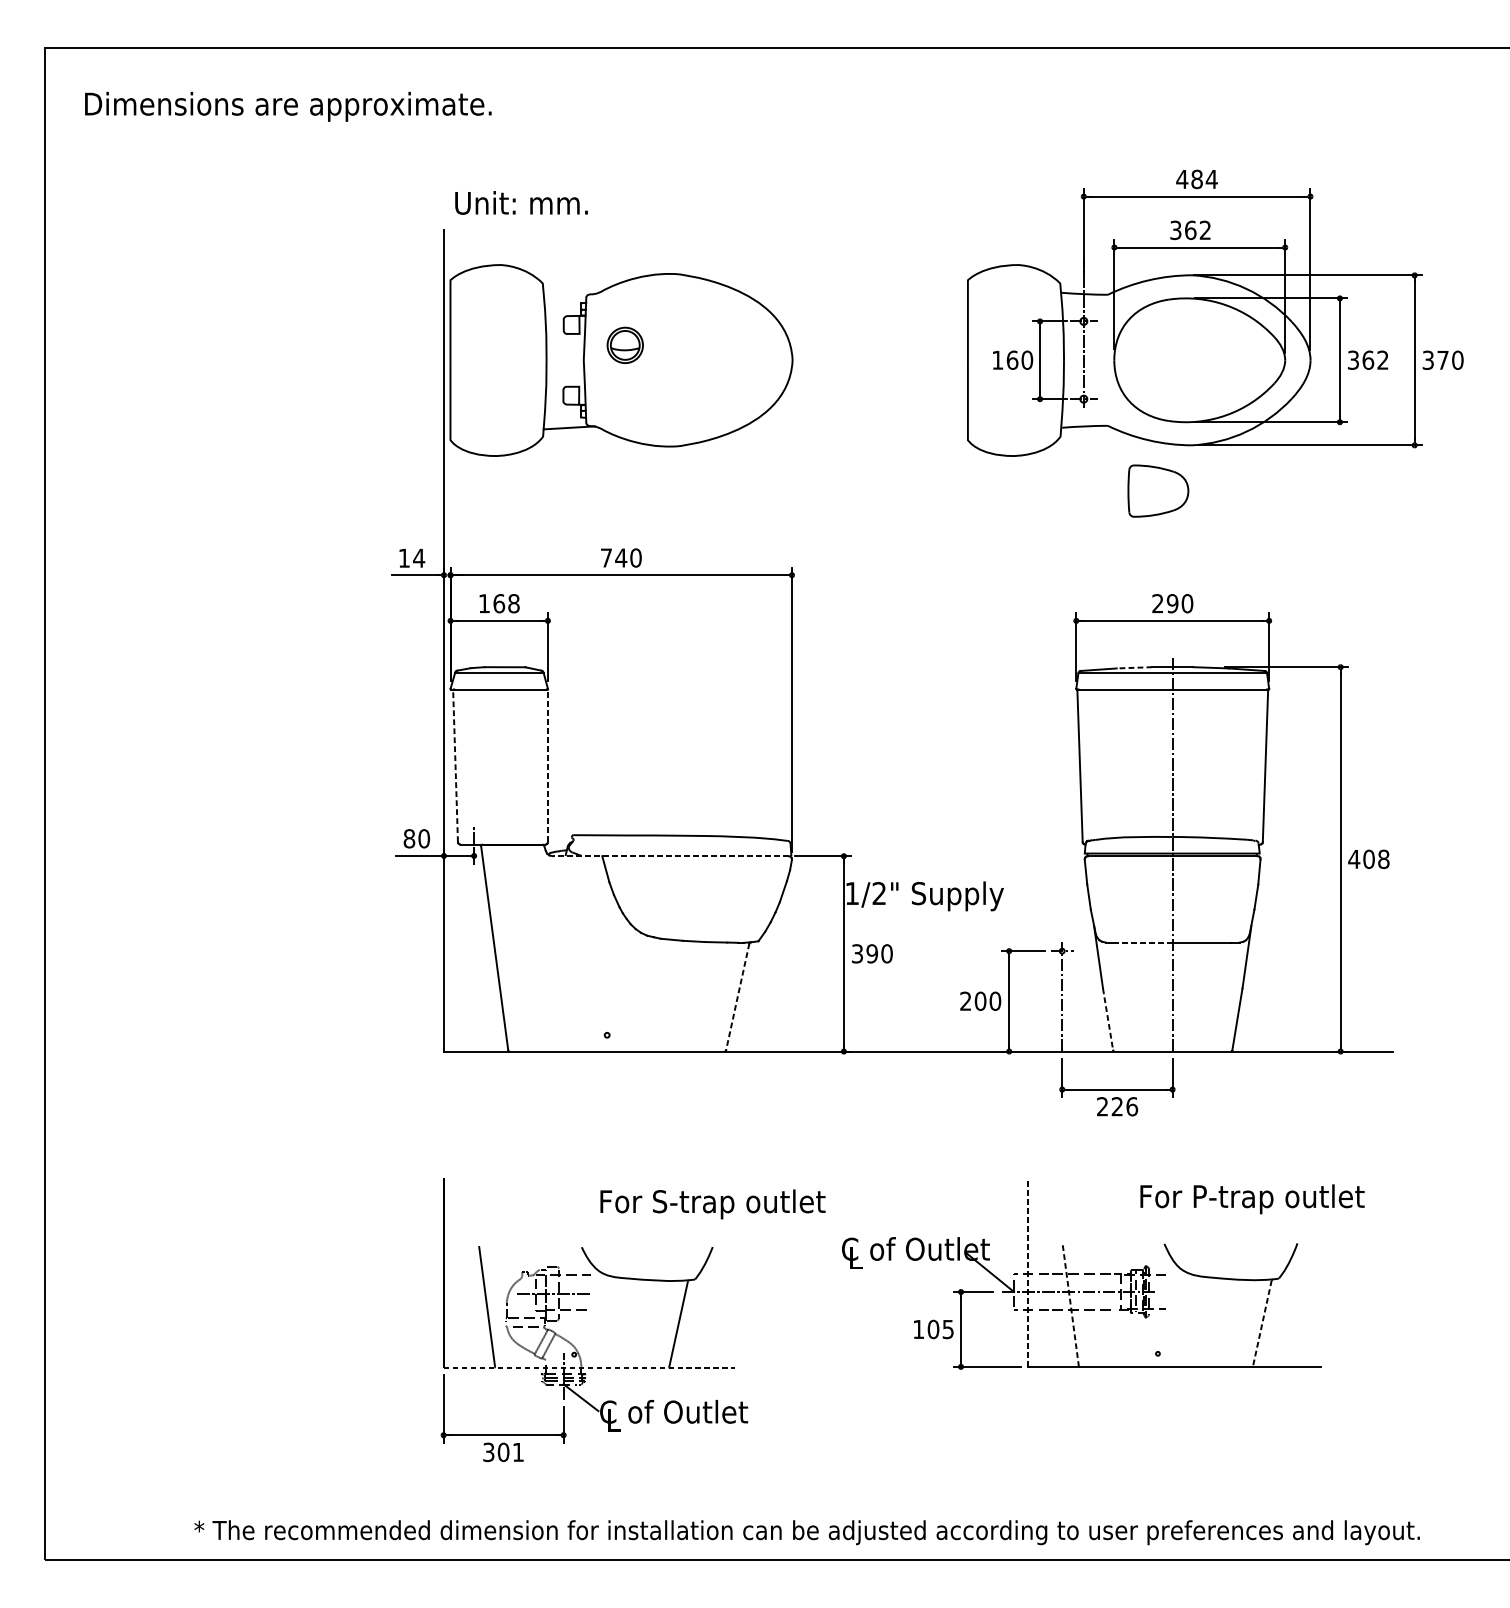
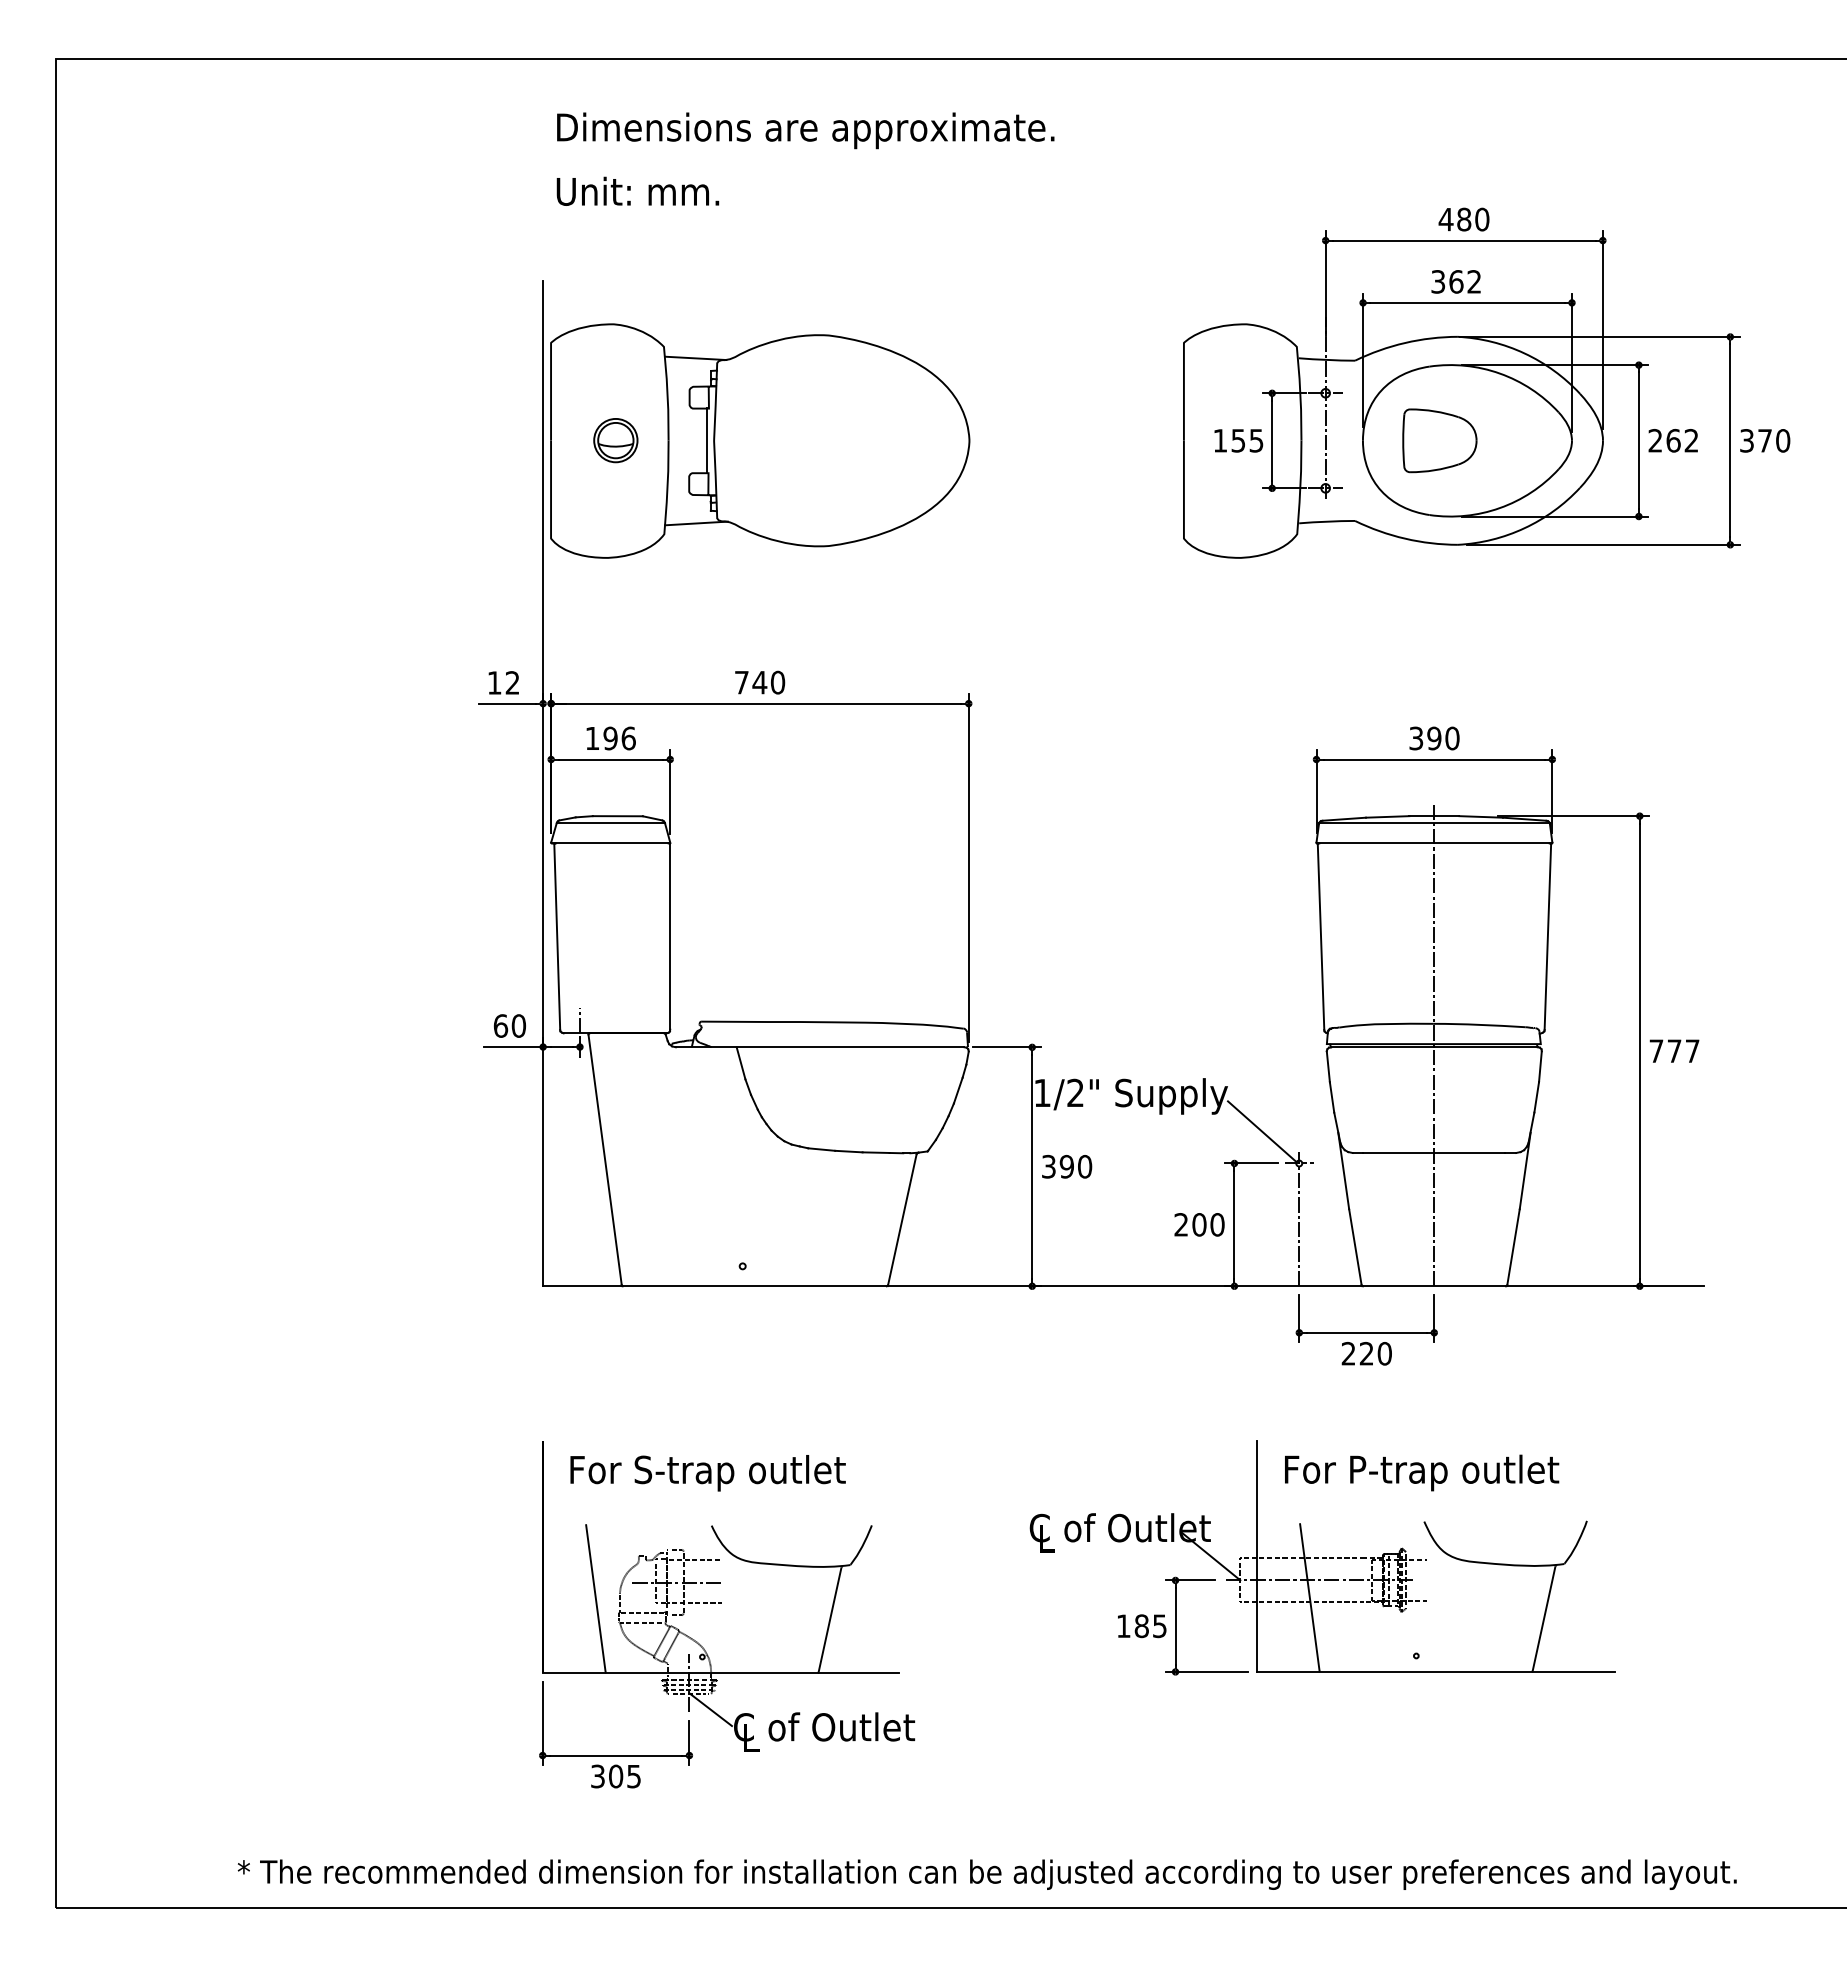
text: (288, 106) -> (805, 130), moved
text: (1211, 179) -> (1481, 219), 484 -> 480
text: (521, 202) -> (637, 190), moved
line: (568, 293) -> (695, 358), added
part: (625, 345) -> (615, 440), moved
line: (578, 360) -> (707, 440), added
text: (1019, 360) -> (1247, 440), 160 -> 155
text: (1353, 360) -> (1655, 440), 362 -> 262
part: (1158, 490) -> (1439, 440), moved
text: (418, 557) -> (512, 682), 14 -> 12
text: (506, 603) -> (619, 738), 168 -> 196
text: (1158, 603) -> (1416, 738), 290 -> 390
line: (1134, 667) -> (1387, 816), dashed -> solid
line: (548, 765) -> (670, 936), dashed -> solid
line: (455, 766) -> (557, 937), dashed -> solid
text: (409, 838) -> (500, 1025), 80 -> 60
line: (669, 856) -> (819, 1047), dashed -> solid
text: (1369, 859) -> (1674, 1051), 408 -> 777
line: (1032, 925) -> (1262, 1131), added
line: (1143, 942) -> (1398, 1152), dashed -> solid
line: (737, 997) -> (902, 1220), dashed -> solid
line: (1108, 1019) -> (1355, 1247), dashed -> solid
text: (1131, 1106) -> (1384, 1353), 226 -> 220
text: (1252, 1198) -> (1422, 1472), moved
text: (712, 1204) -> (707, 1473), moved
line: (1028, 1272) -> (1257, 1556), dashed -> solid
line: (1070, 1306) -> (1309, 1597), dashed -> solid
line: (1262, 1323) -> (1544, 1618), dashed -> solid
text: (933, 1328) -> (1141, 1625), 105 -> 185
line: (589, 1367) -> (721, 1672), dashed -> solid
text: (517, 1452) -> (633, 1776), 301 -> 305

